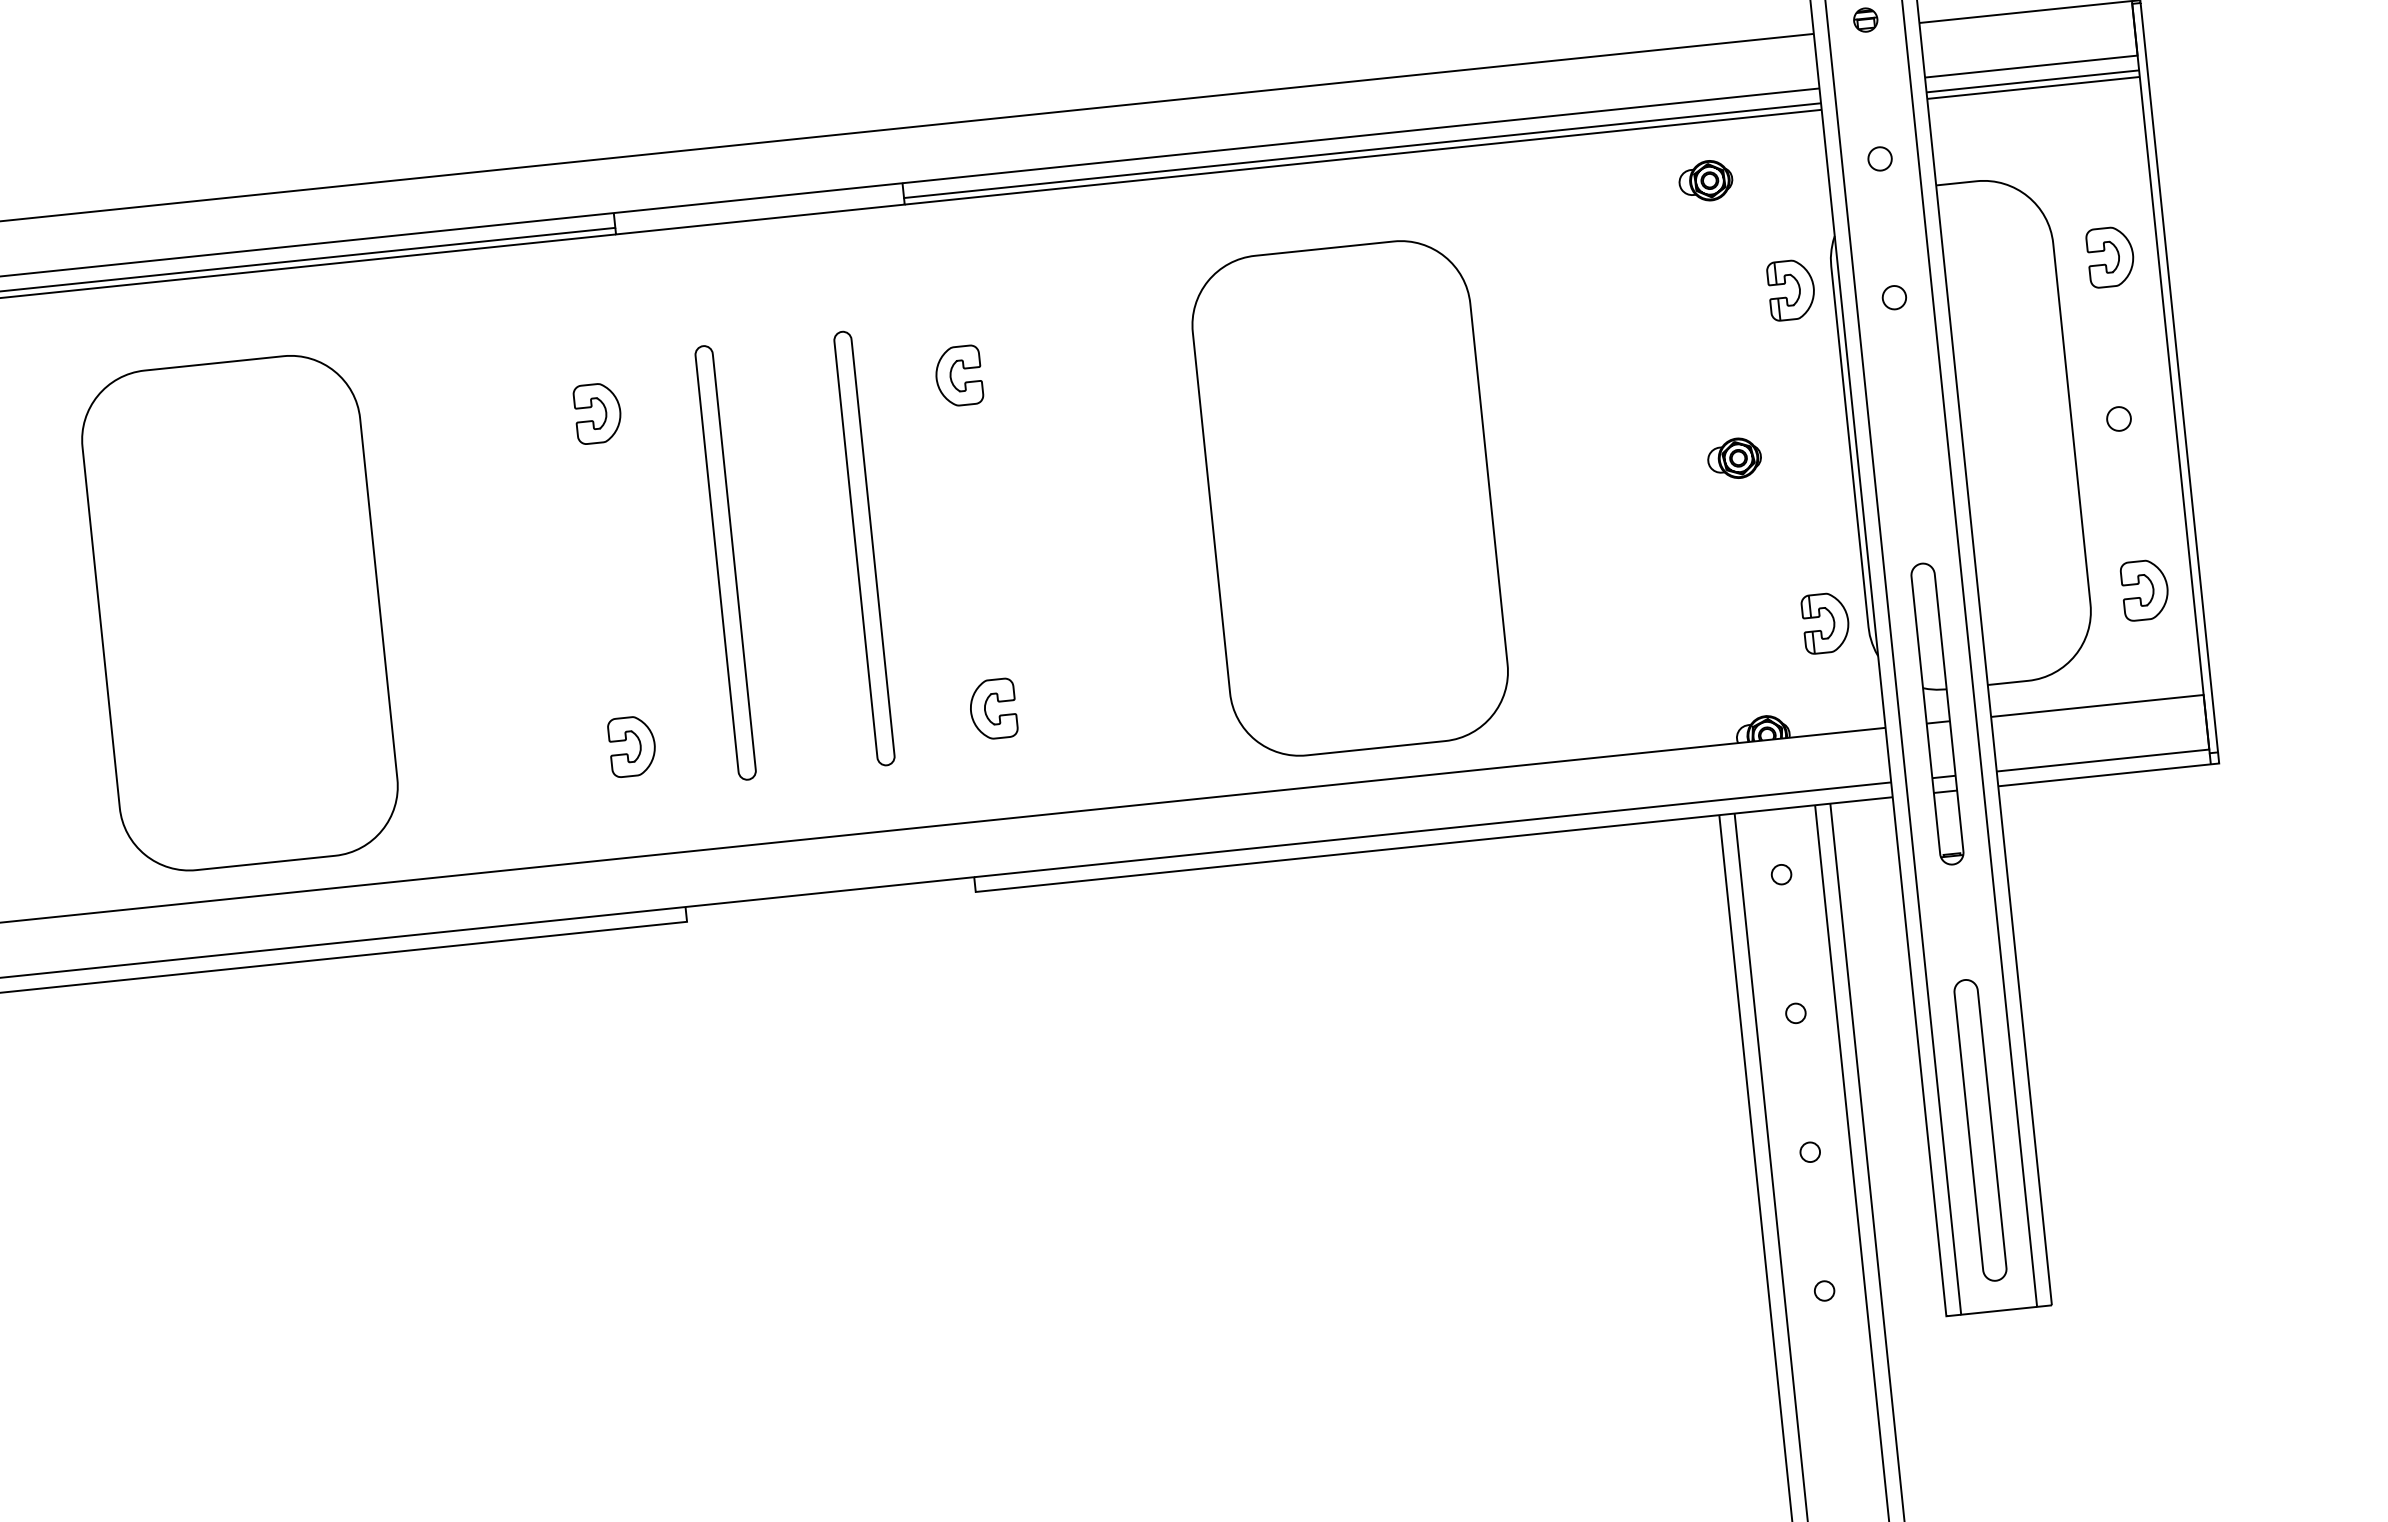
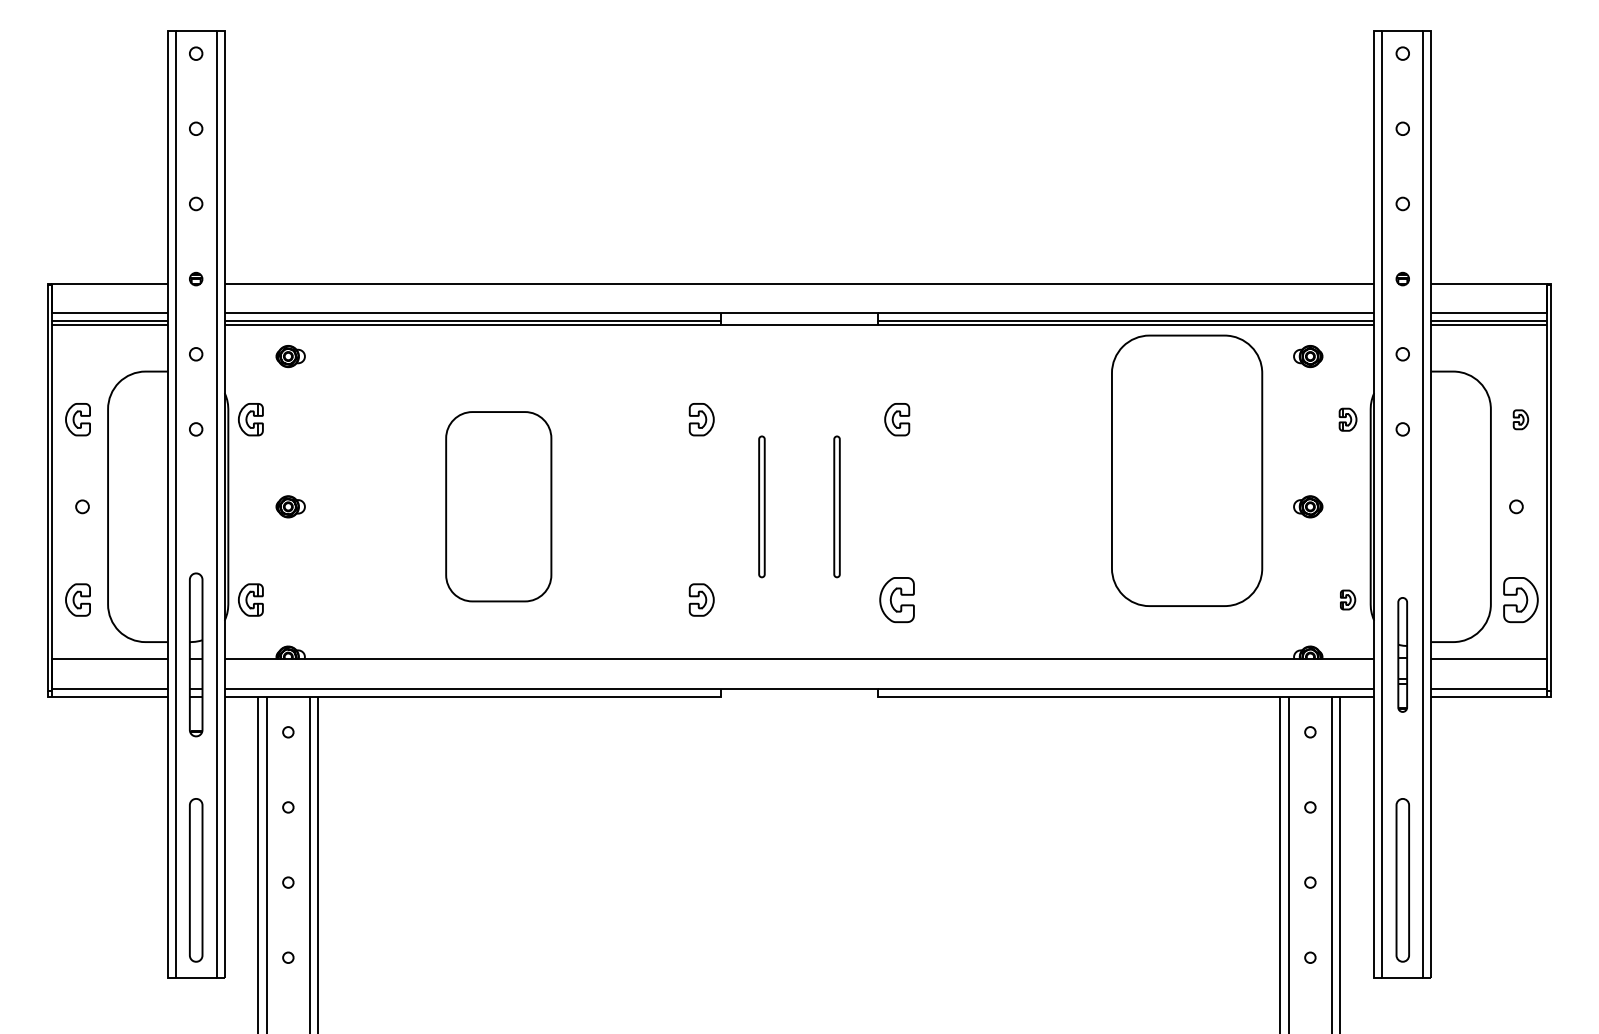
part: (2109, 256) -> (1520, 419), size x0.6
part: (1790, 289) -> (1347, 419), size x0.7
part: (1350, 497) -> (1187, 470), moved
part: (863, 548) -> (836, 506), size x0.6
part: (724, 562) -> (761, 506), size x0.6
part: (2144, 589) -> (1520, 599), size x1.4
part: (239, 612) -> (498, 506), size x0.7
part: (1824, 622) -> (1347, 599), size x0.6
part: (993, 708) -> (897, 599), size x1.4
part: (1936, 713) -> (1402, 654), size x0.7

